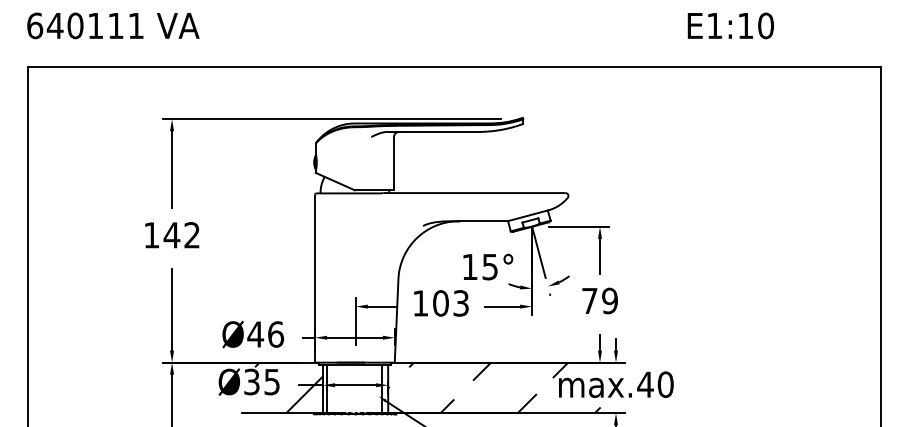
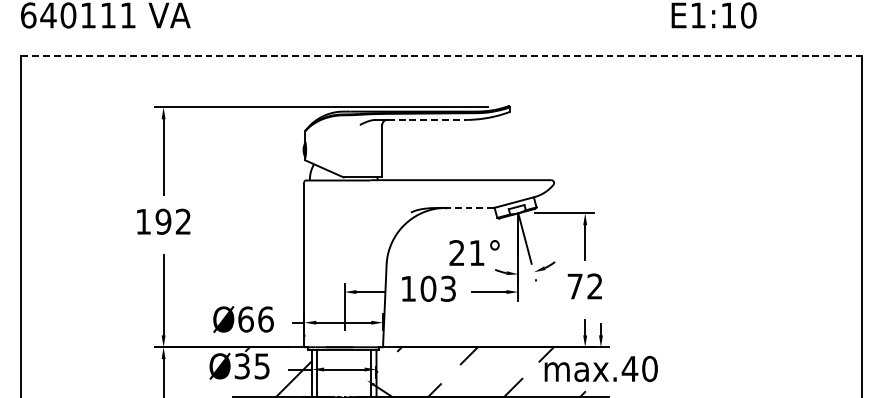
line: (454, 67) -> (441, 56), solid -> dashed
line: (440, 131) -> (428, 119), solid -> dashed
line: (482, 221) -> (469, 208), solid -> dashed
text: (171, 235) -> (163, 221), 142 -> 192
text: (479, 266) -> (466, 252), 15° -> 21°
text: (609, 300) -> (594, 286), 79 -> 72
text: (255, 334) -> (245, 319), Ø46 -> Ø66

